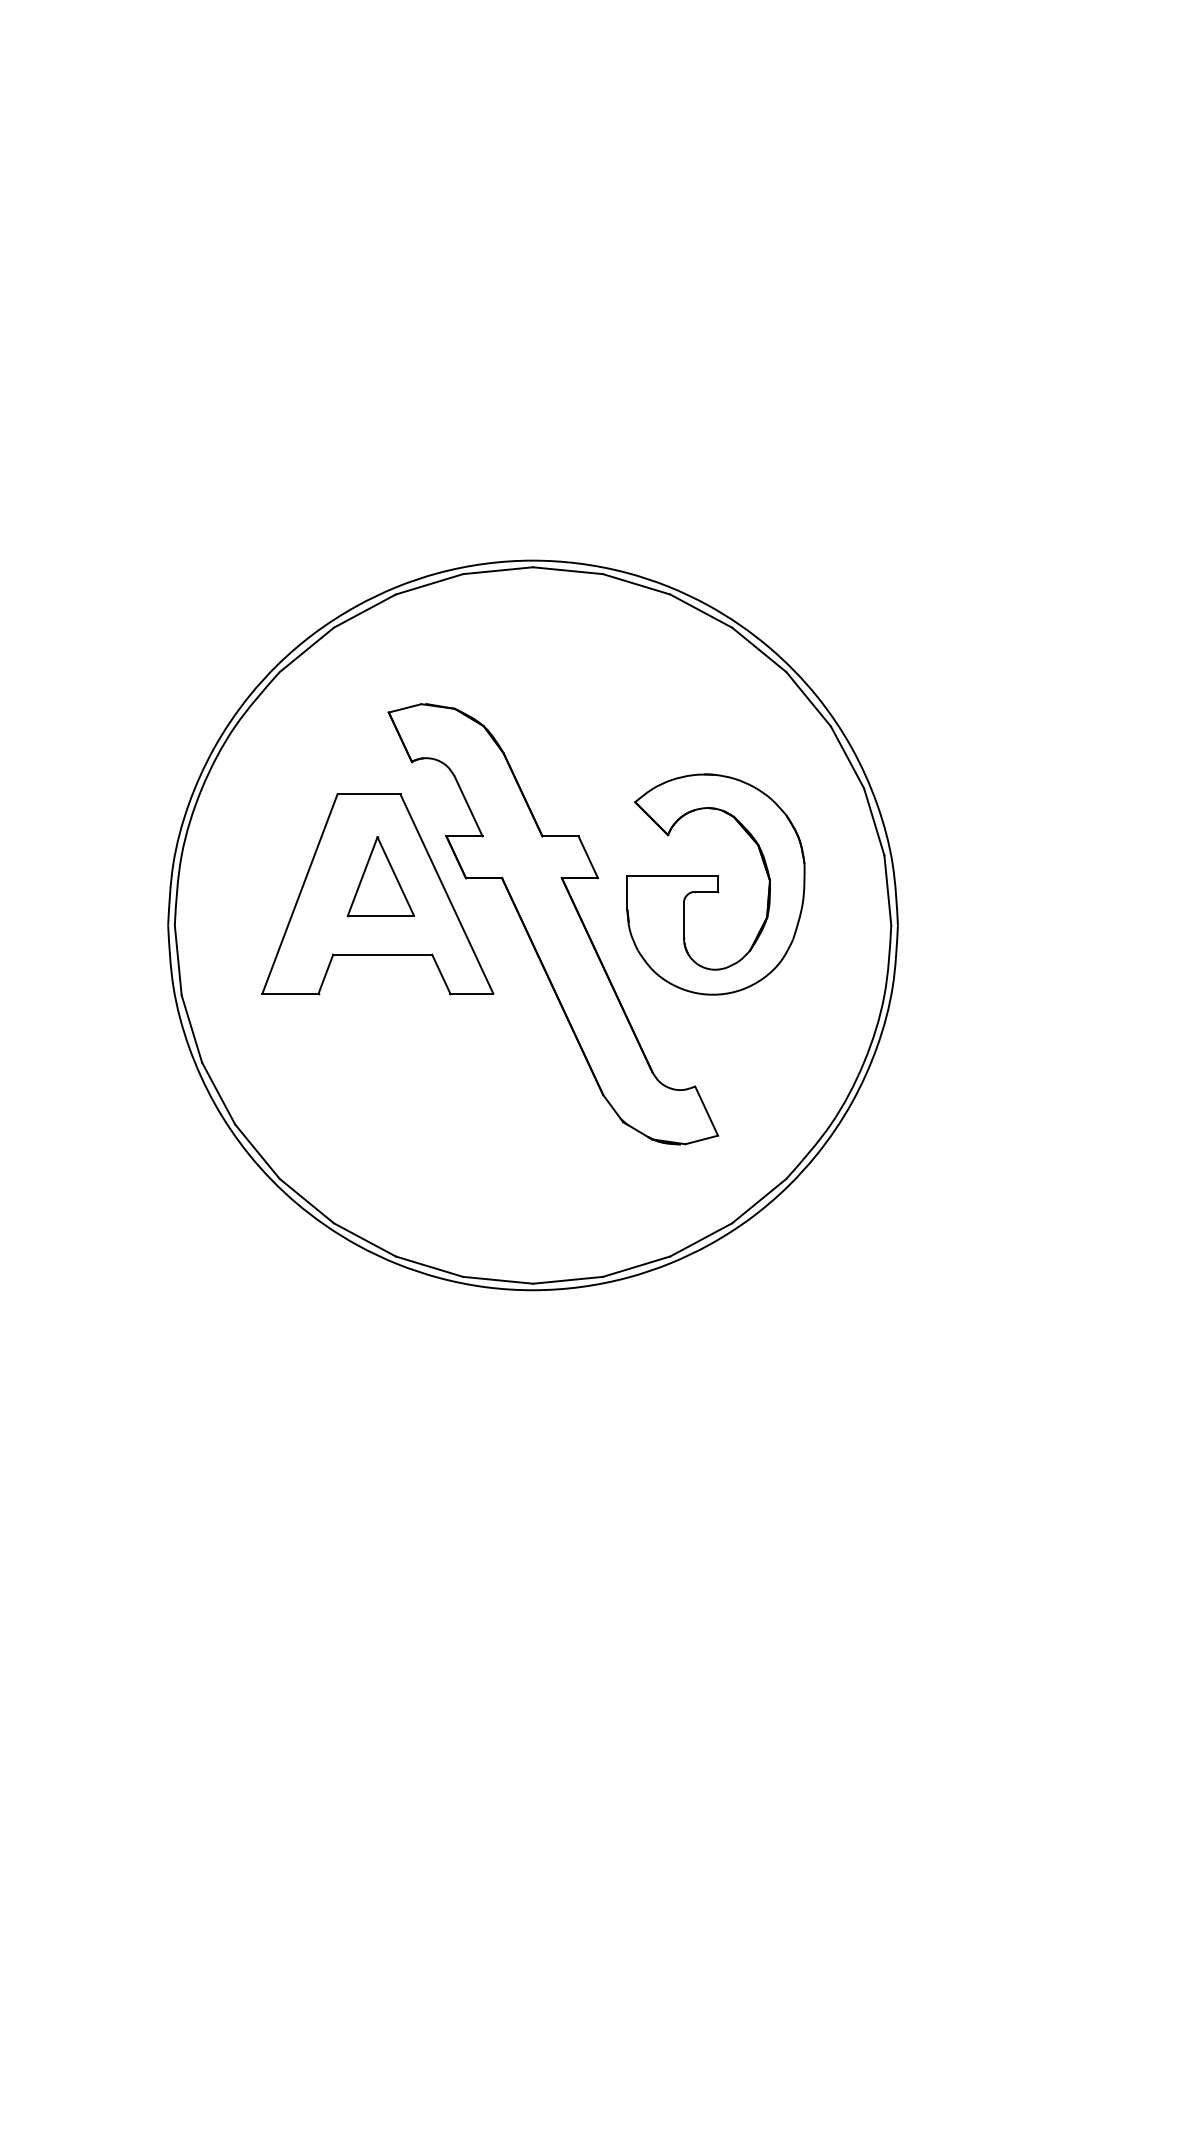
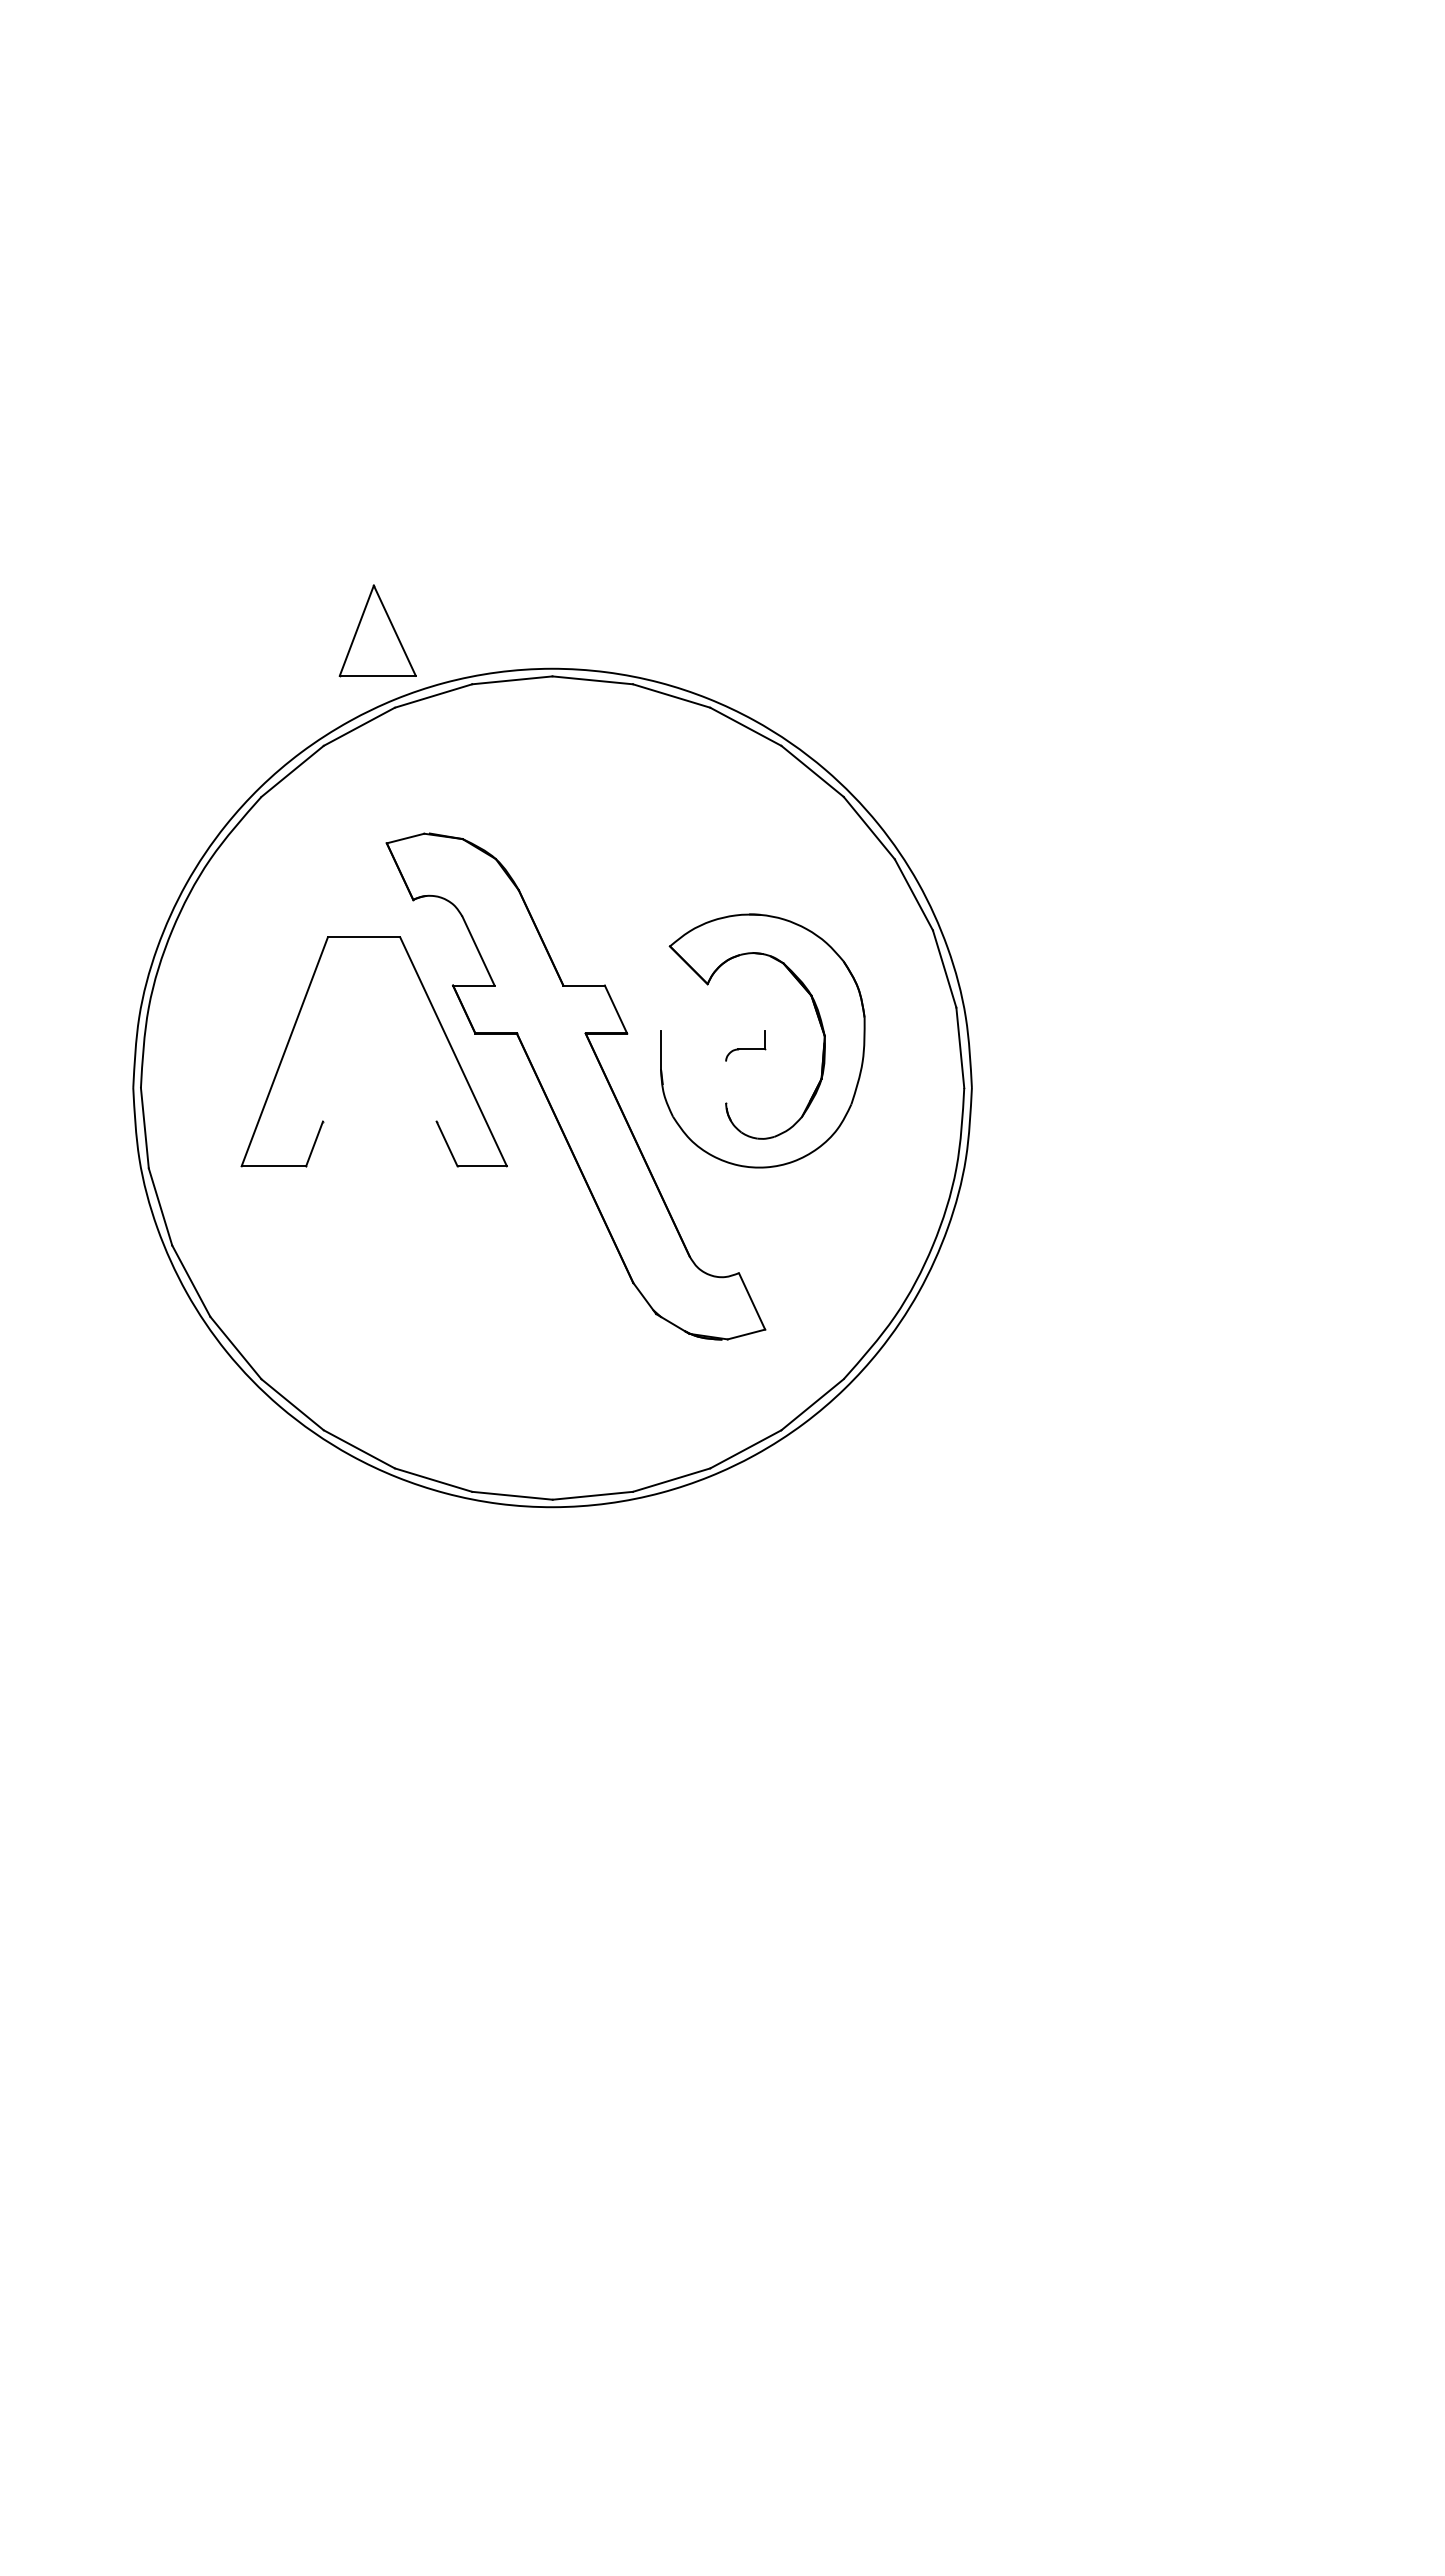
part: (380, 876) -> (377, 630), moved
line: (672, 876) -> (712, 1031), removed
line: (684, 919) -> (726, 1081), removed
line: (382, 954) -> (379, 1121), removed

